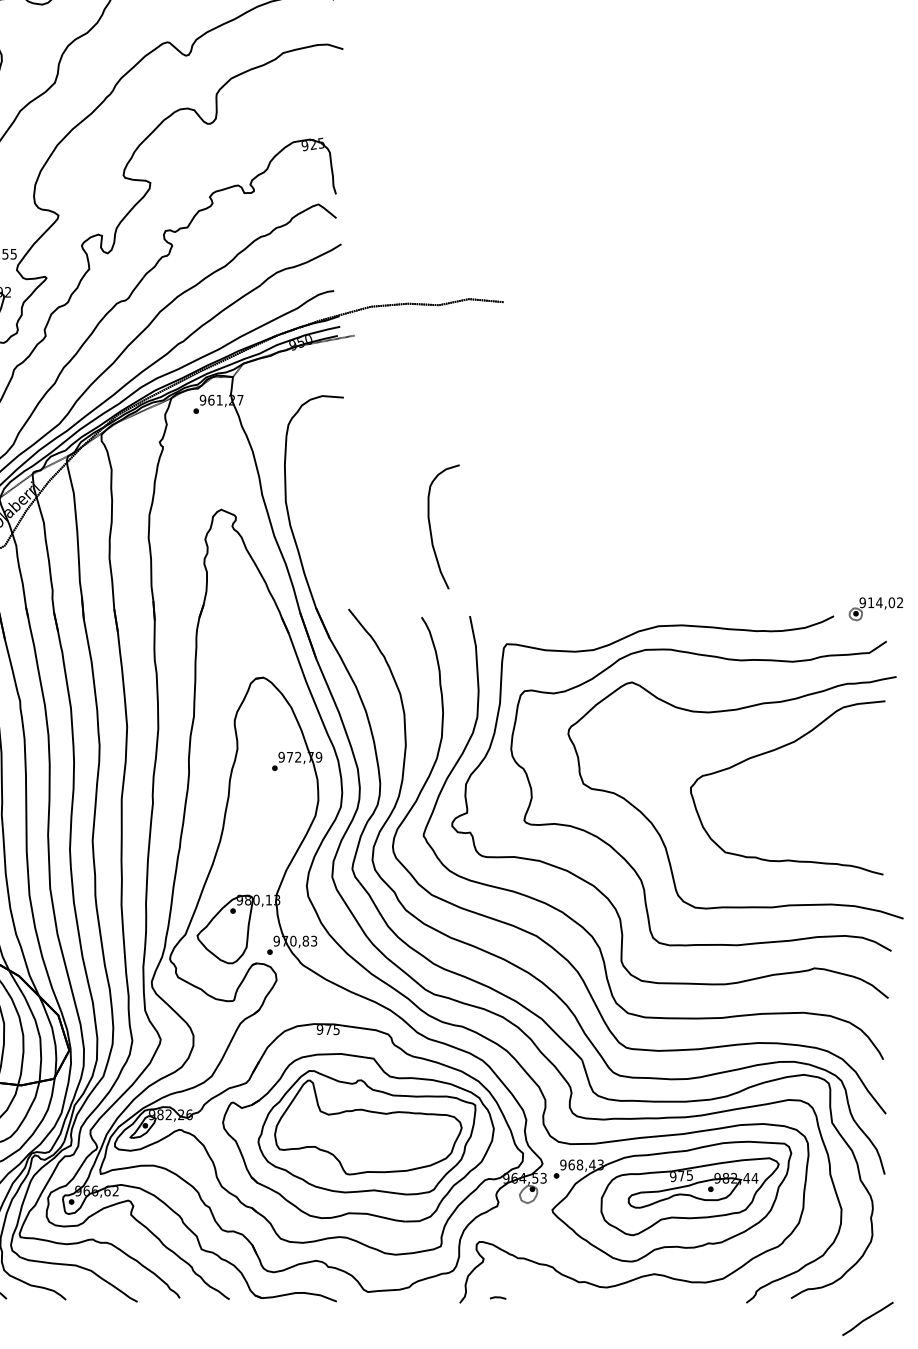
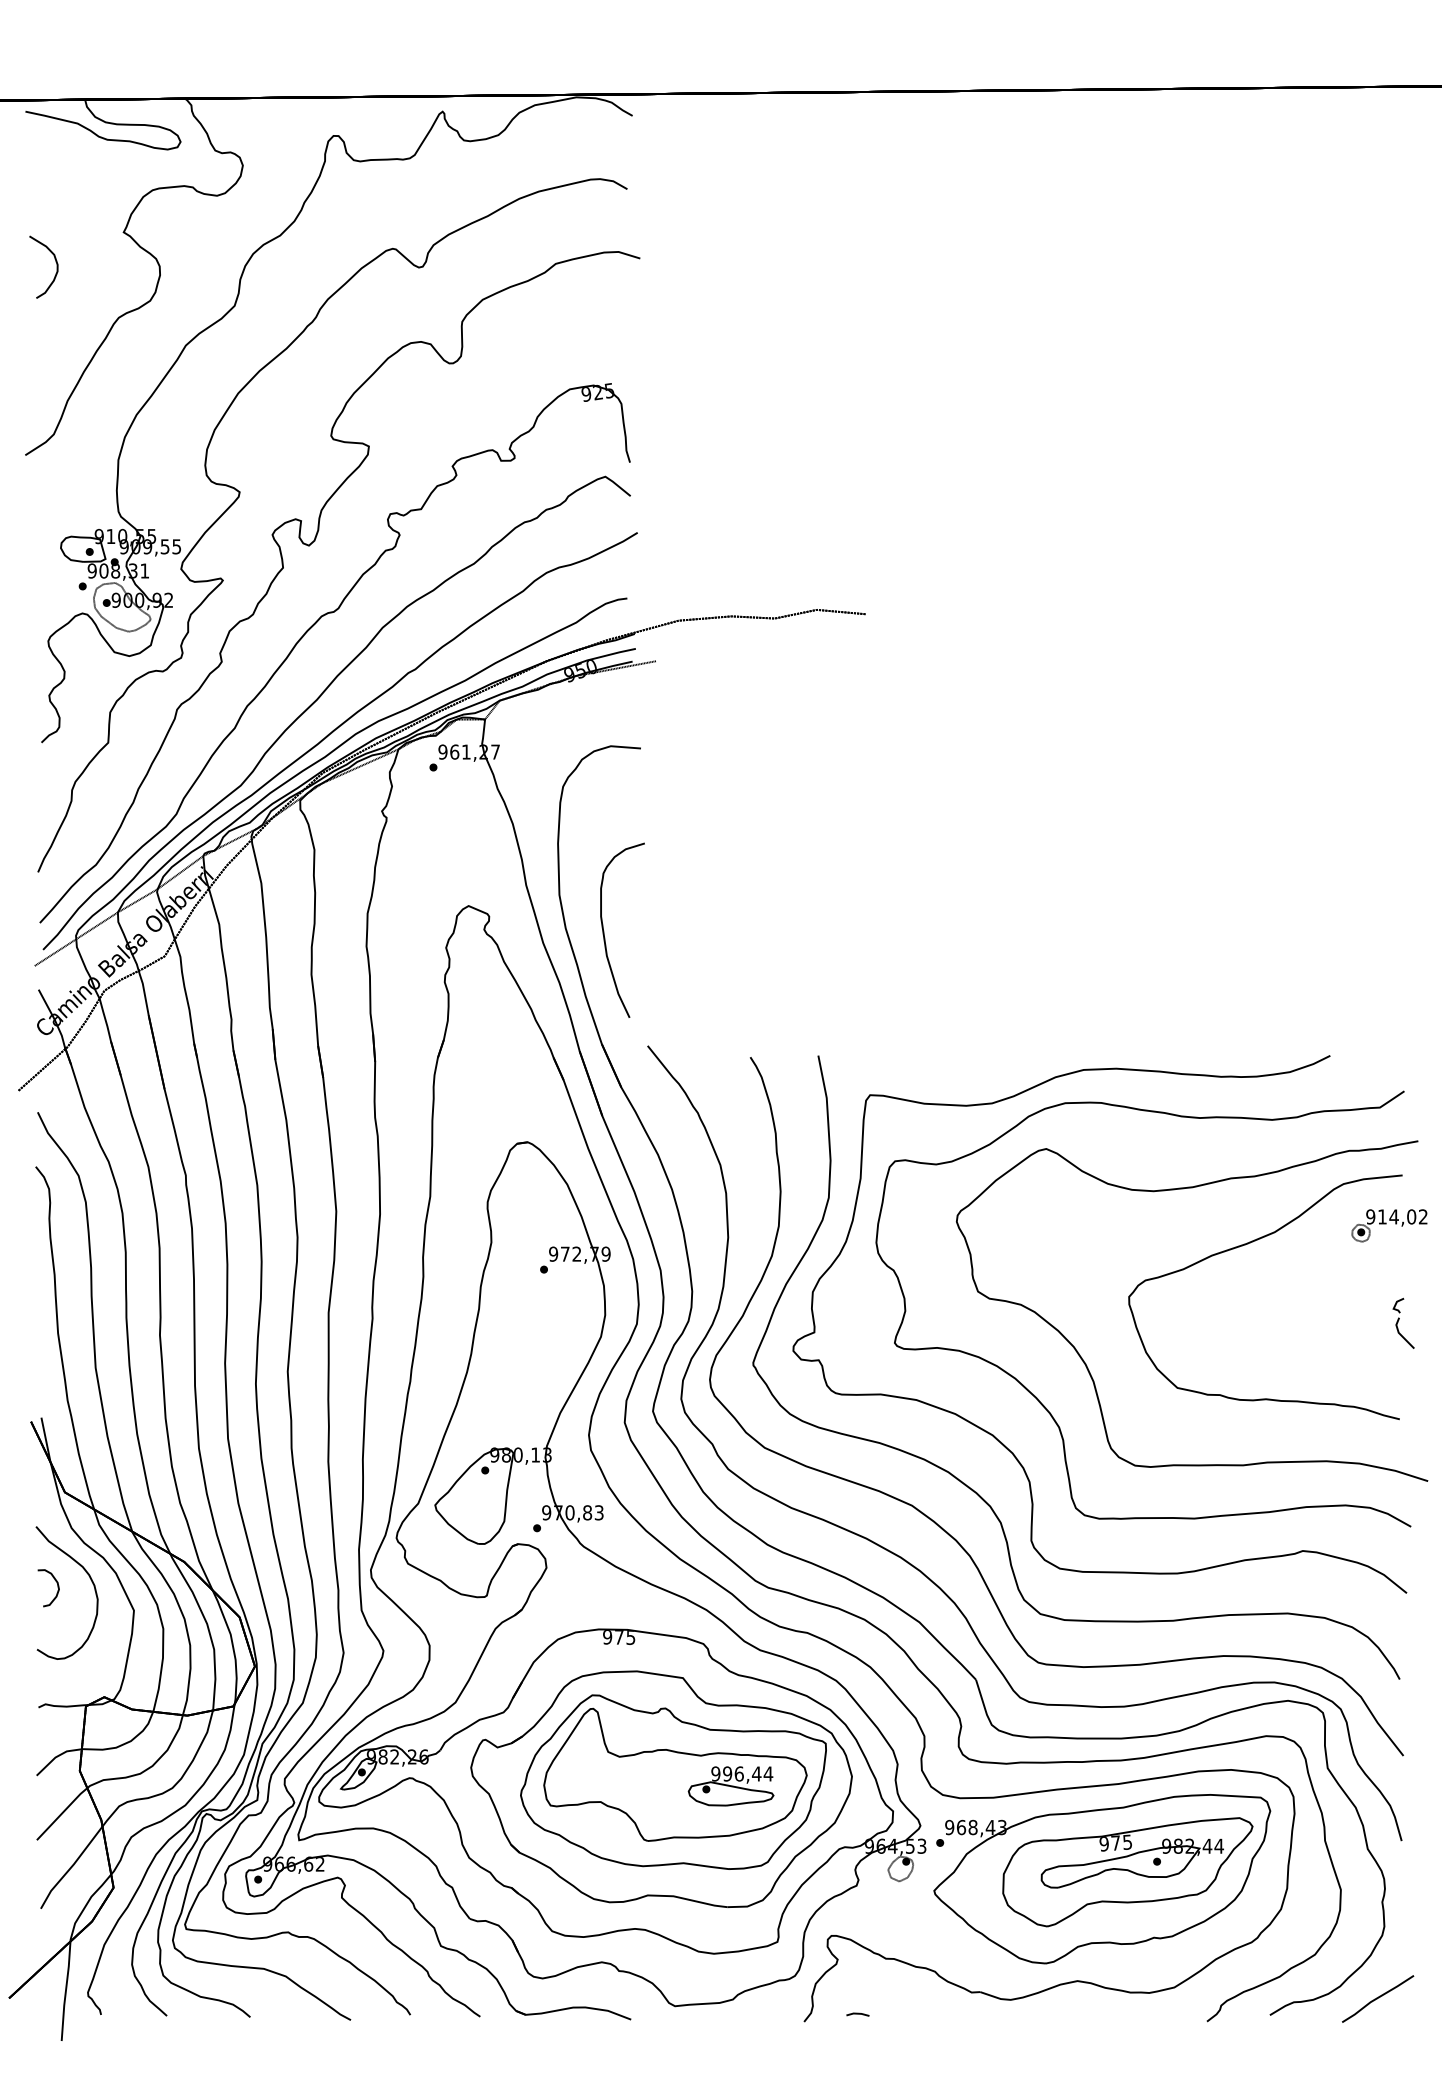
curve: (430, 527) -> (604, 931), moved
part: (876, 608) -> (1389, 1225), moved
part: (886, 805) -> (1403, 1322), added
part: (407, 1135) -> (730, 1786), added
line: (868, 1318) -> (1378, 1998), moved

